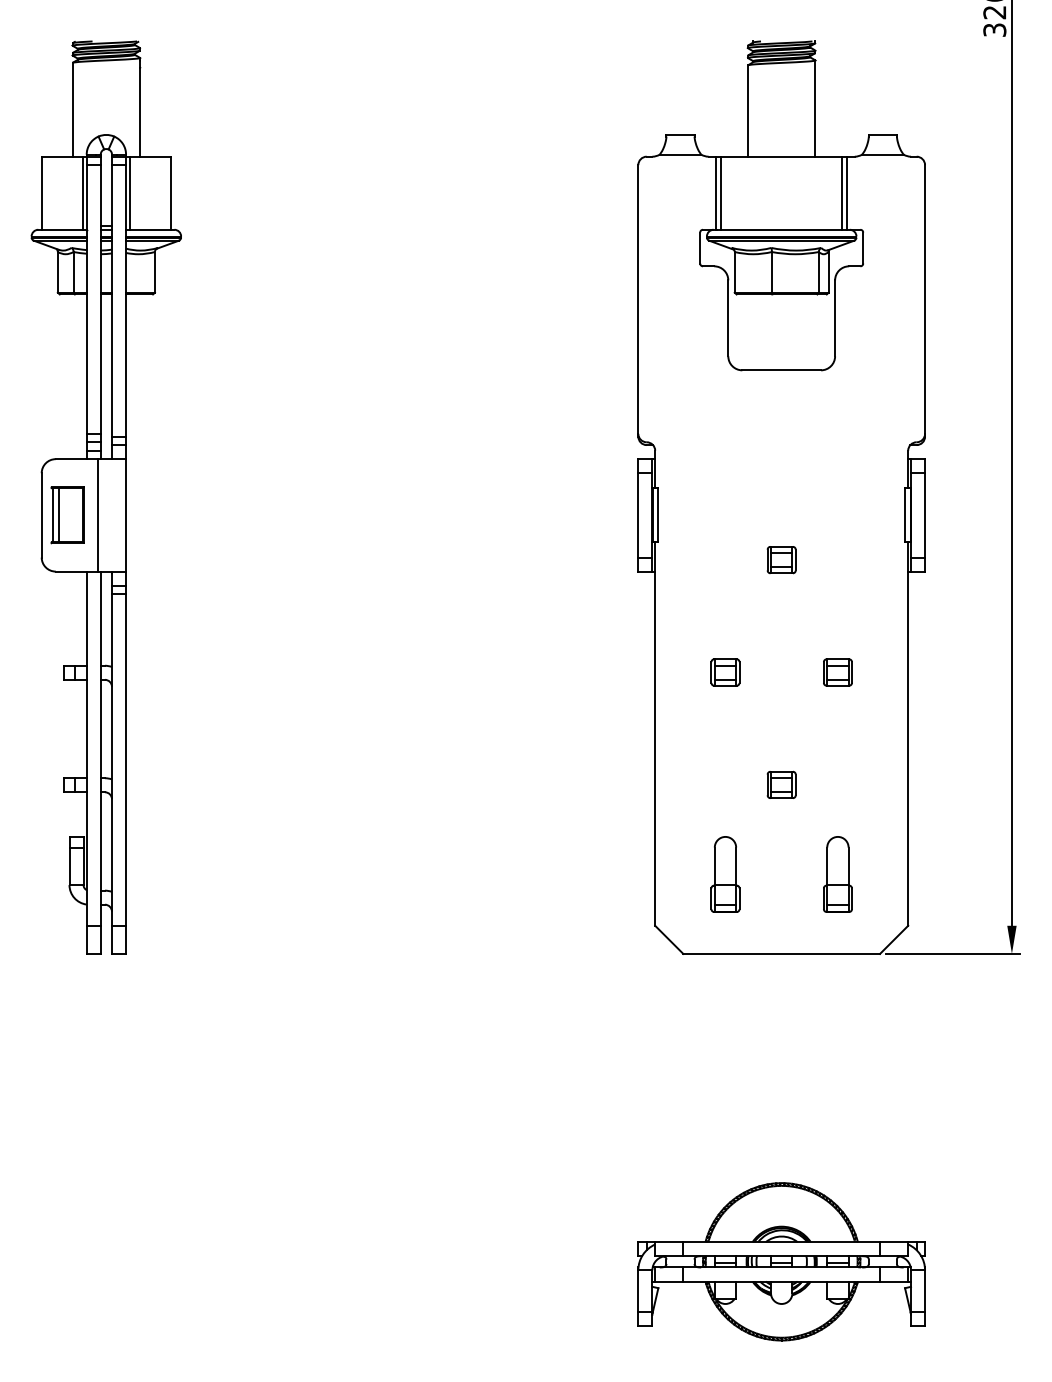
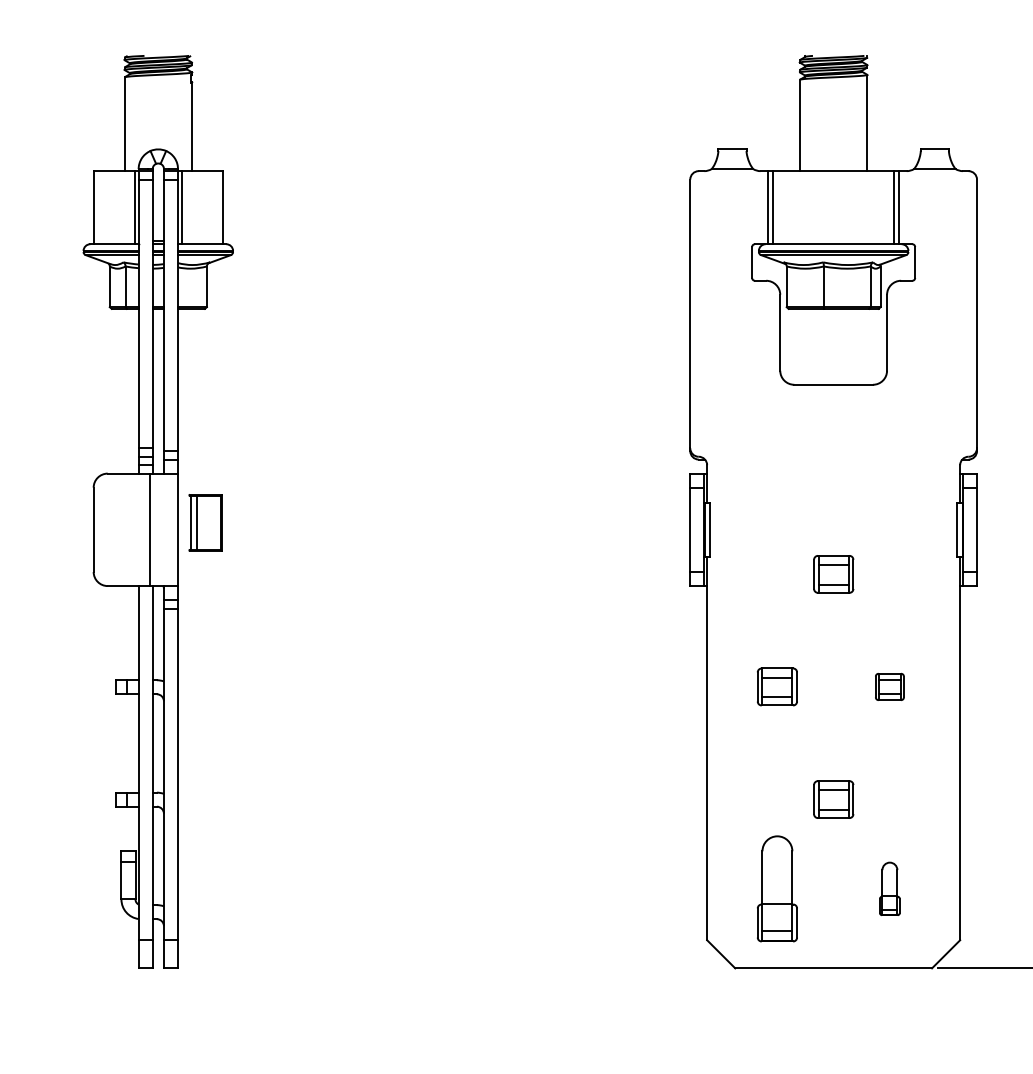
part: (67, 515) -> (205, 522), moved
part: (781, 560) -> (833, 574), size x1.4
part: (725, 672) -> (777, 686), size x1.4
part: (781, 784) -> (833, 798), size x1.4
part: (725, 874) -> (777, 888), size x1.4
part: (837, 874) -> (889, 888), size x0.7

